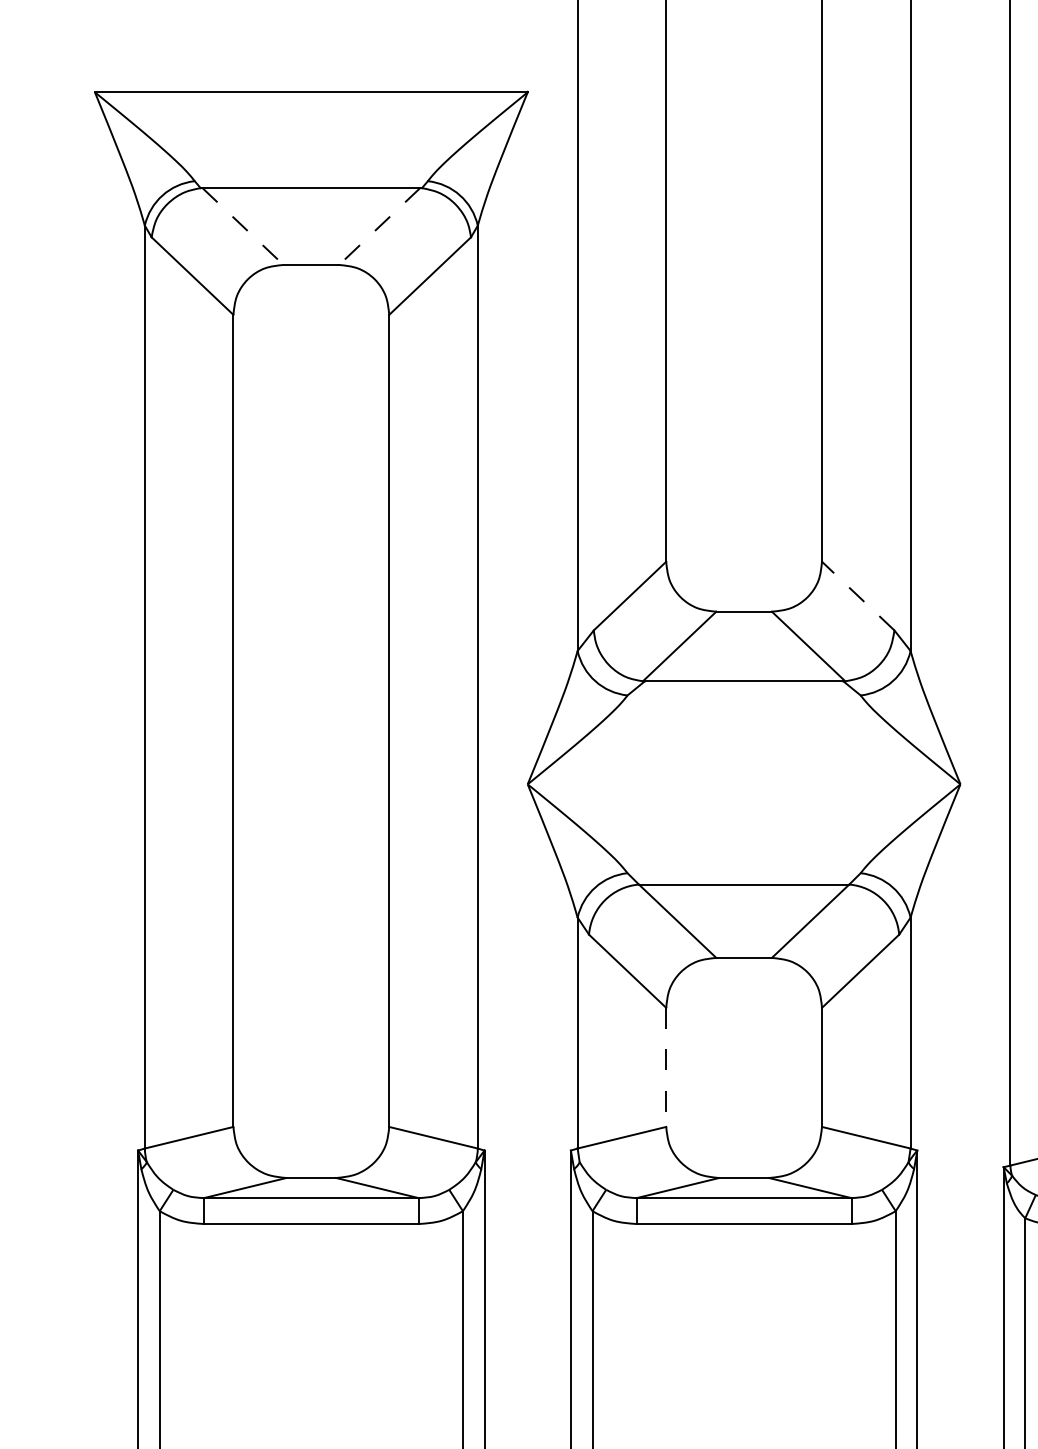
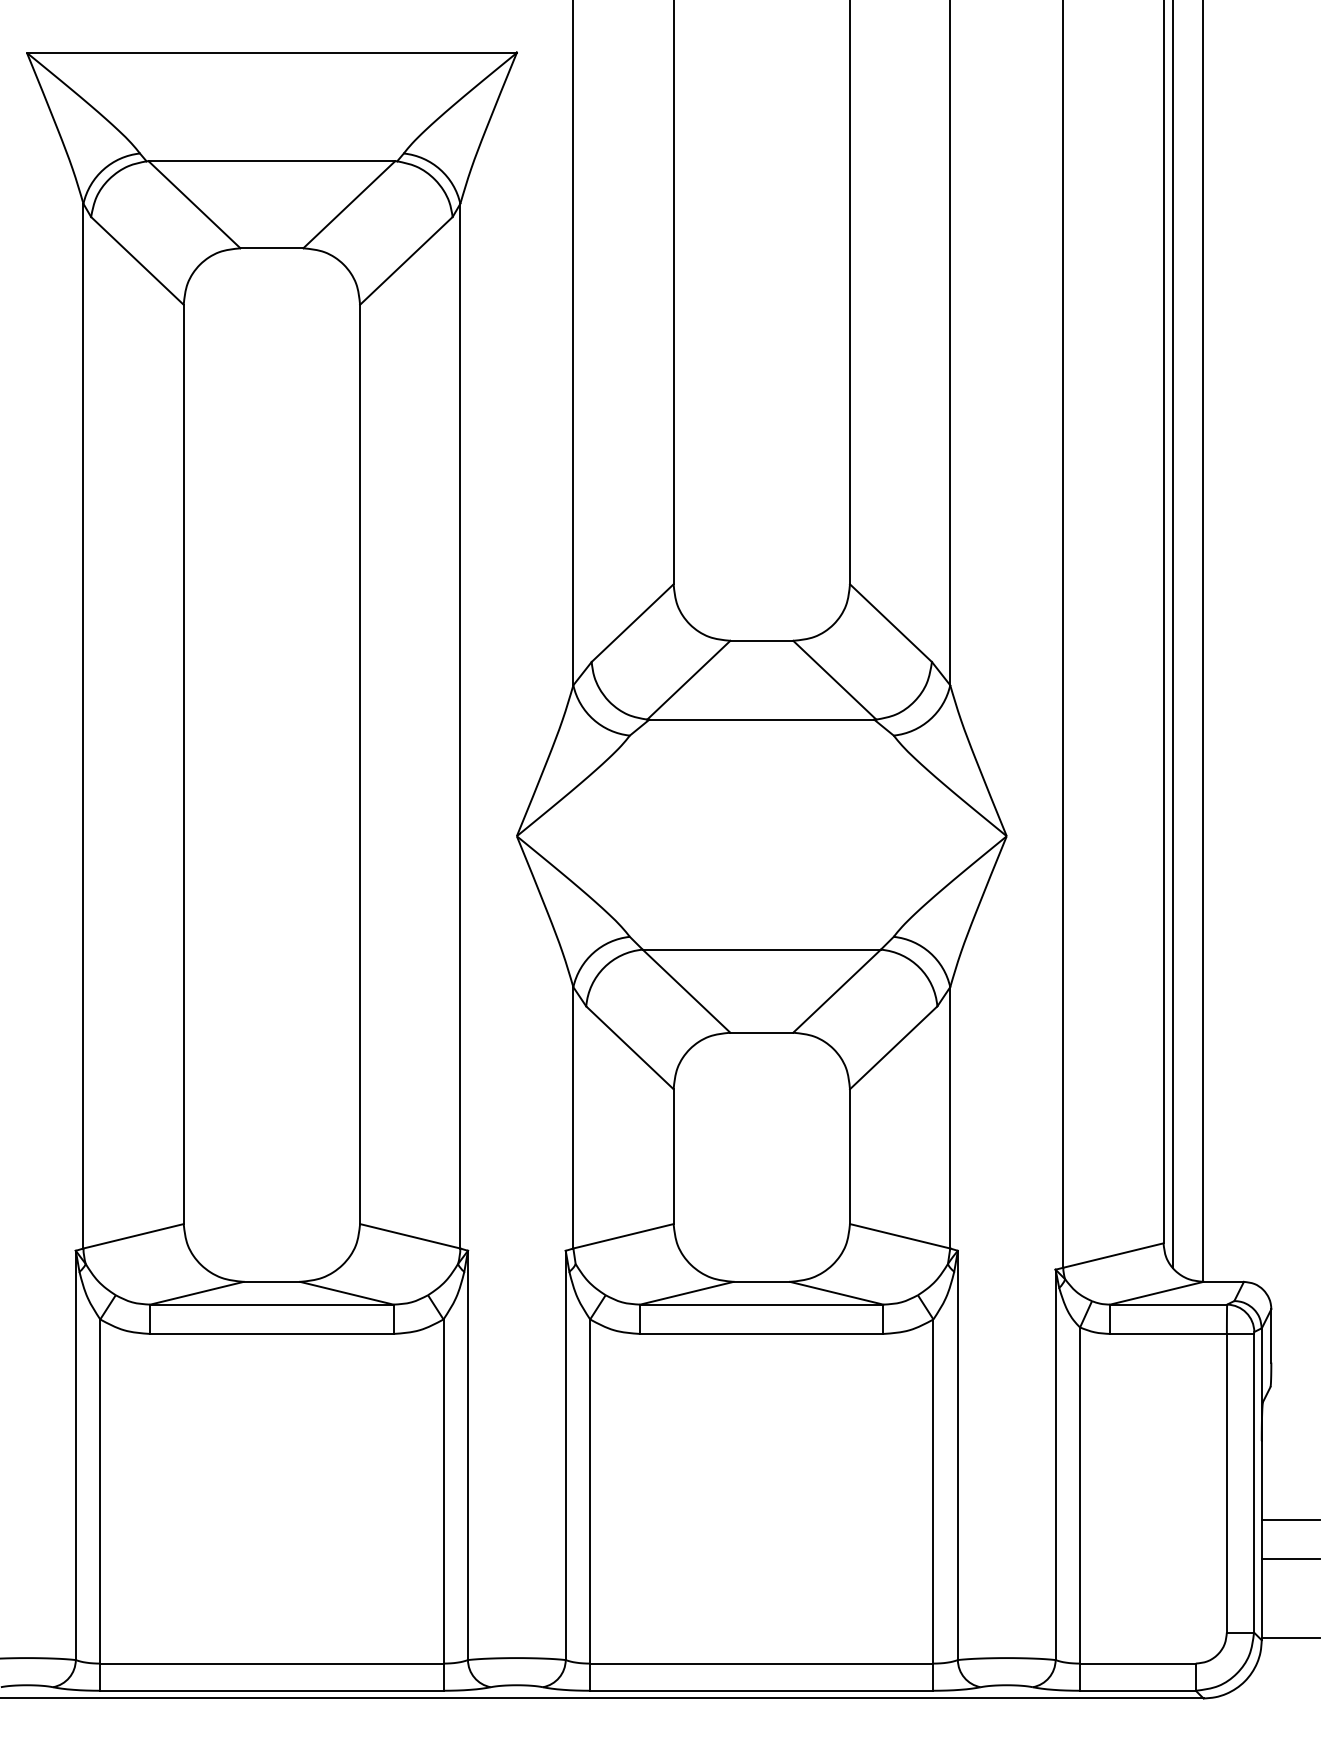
line: (242, 227) -> (194, 205), dashed -> solid
line: (378, 227) -> (348, 205), dashed -> solid
line: (857, 595) -> (890, 622), dashed -> solid
line: (666, 1068) -> (673, 1157), dashed -> solid

